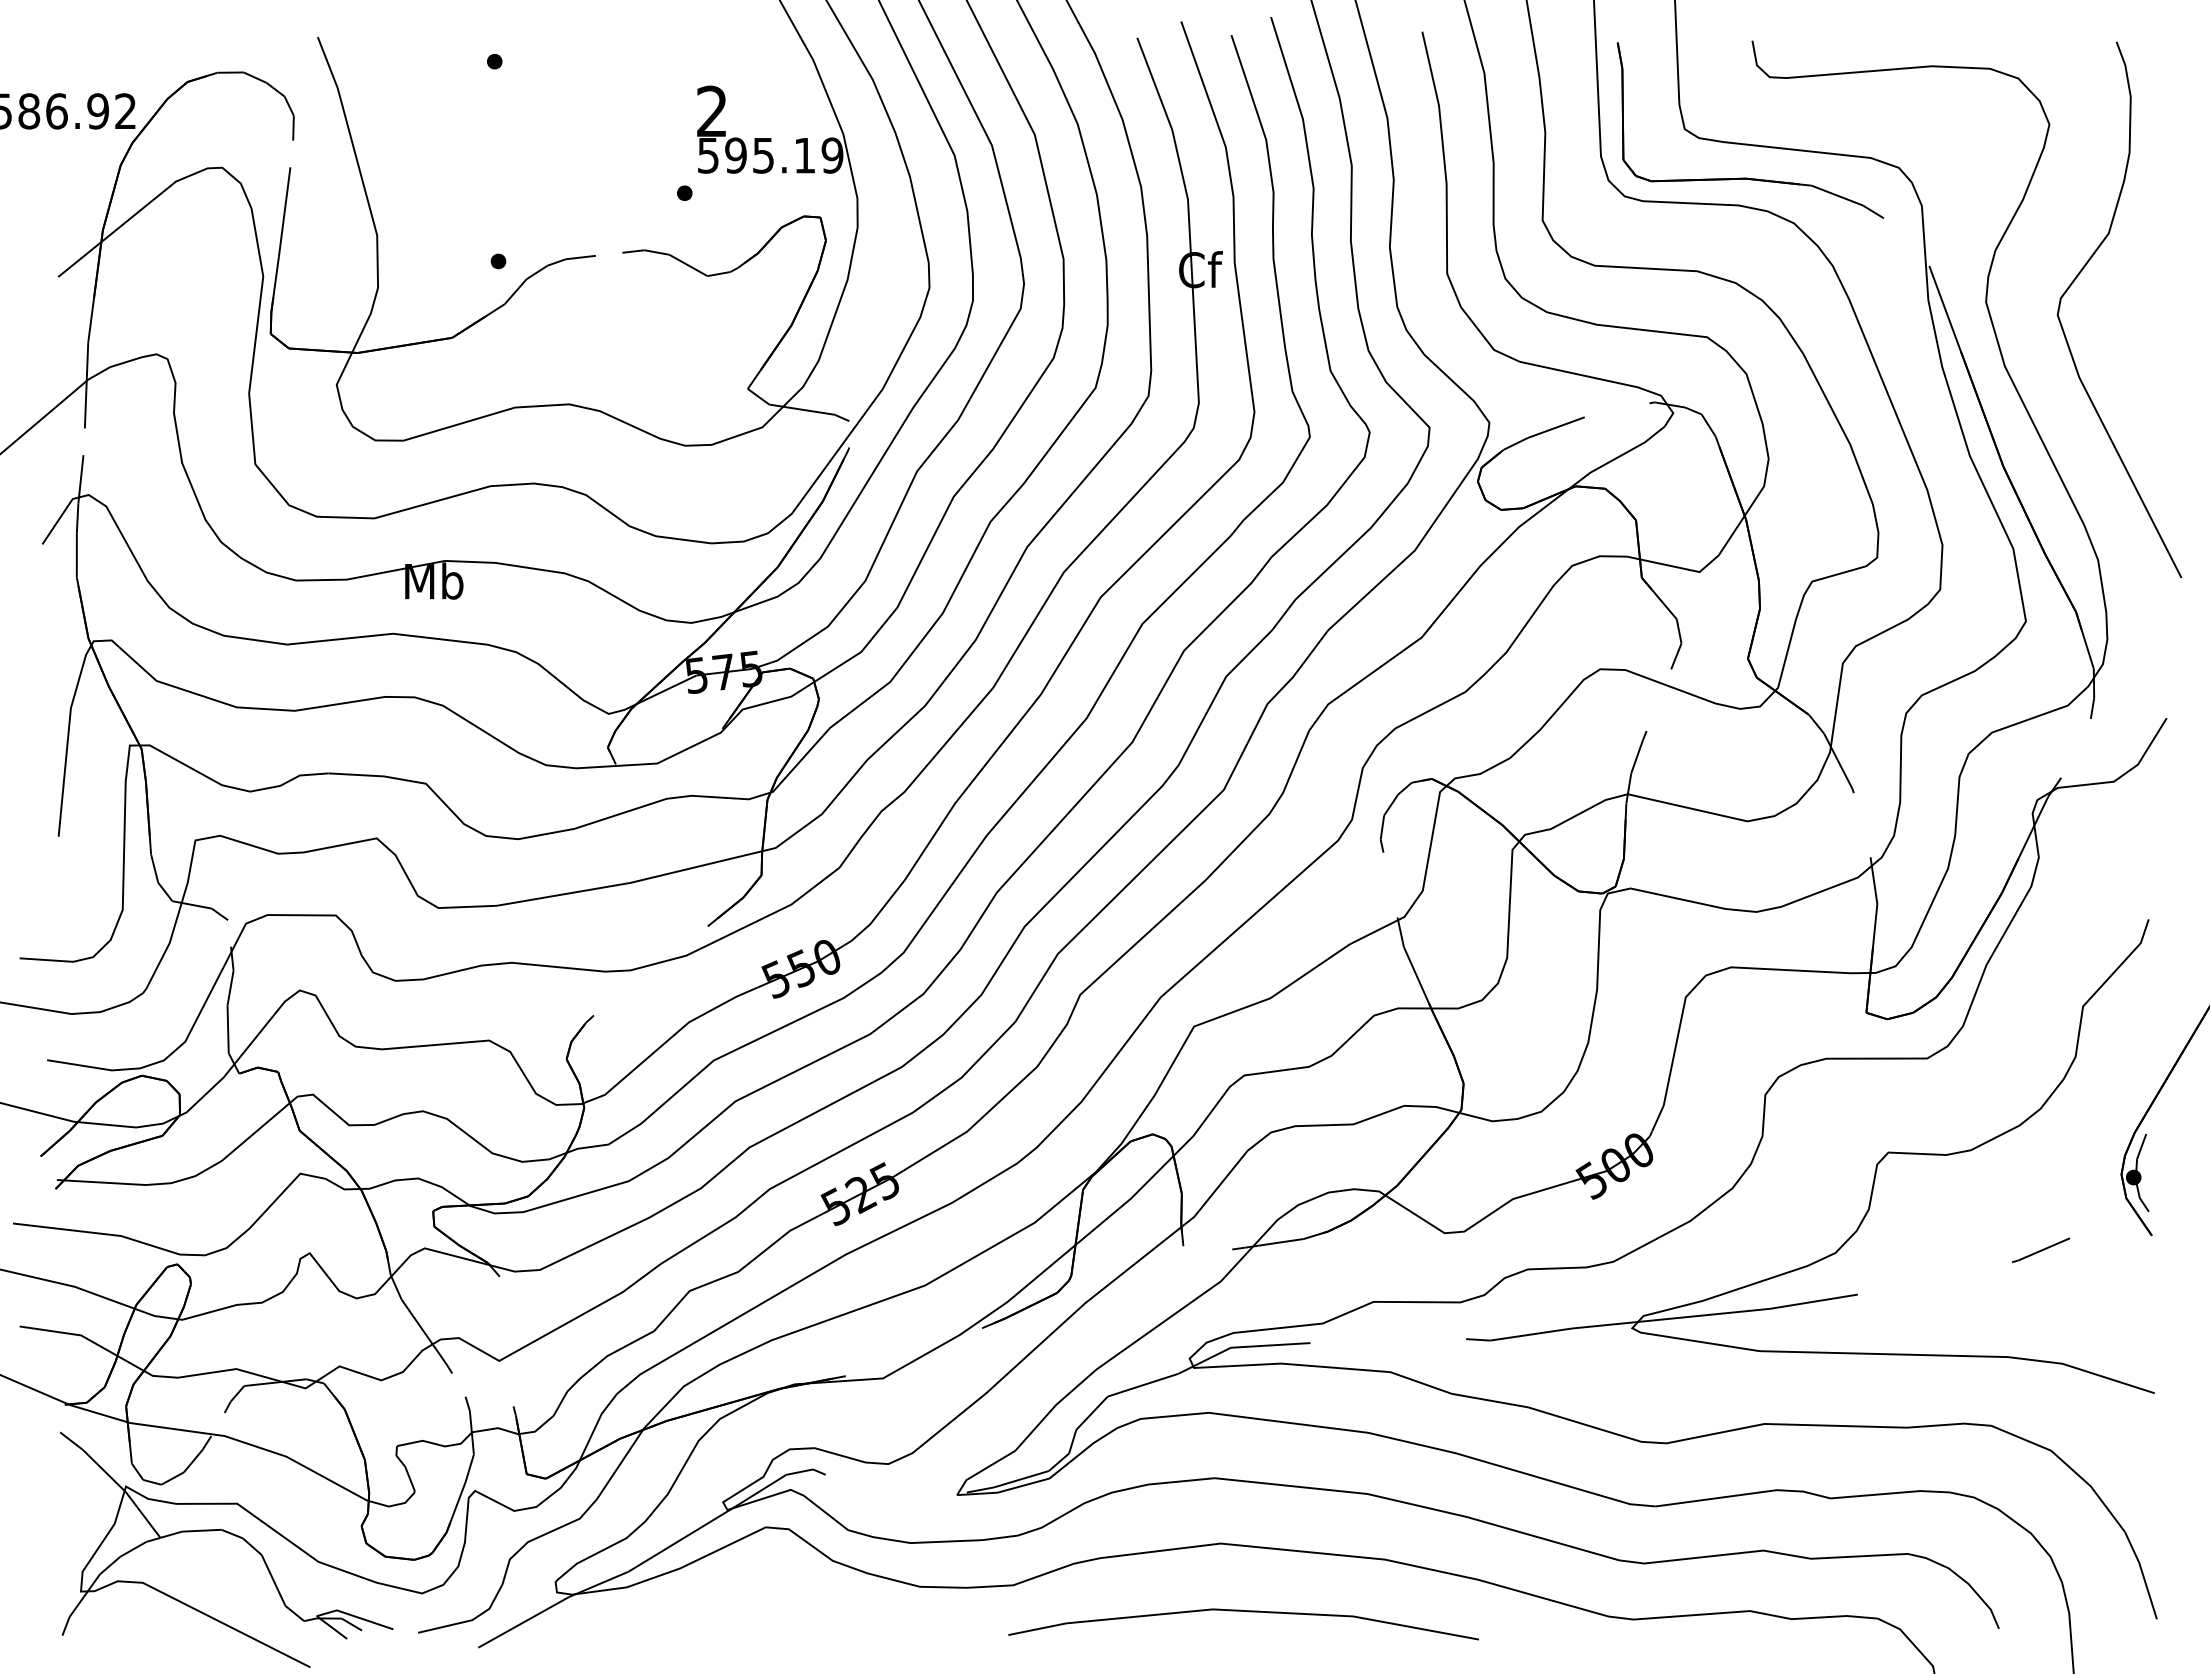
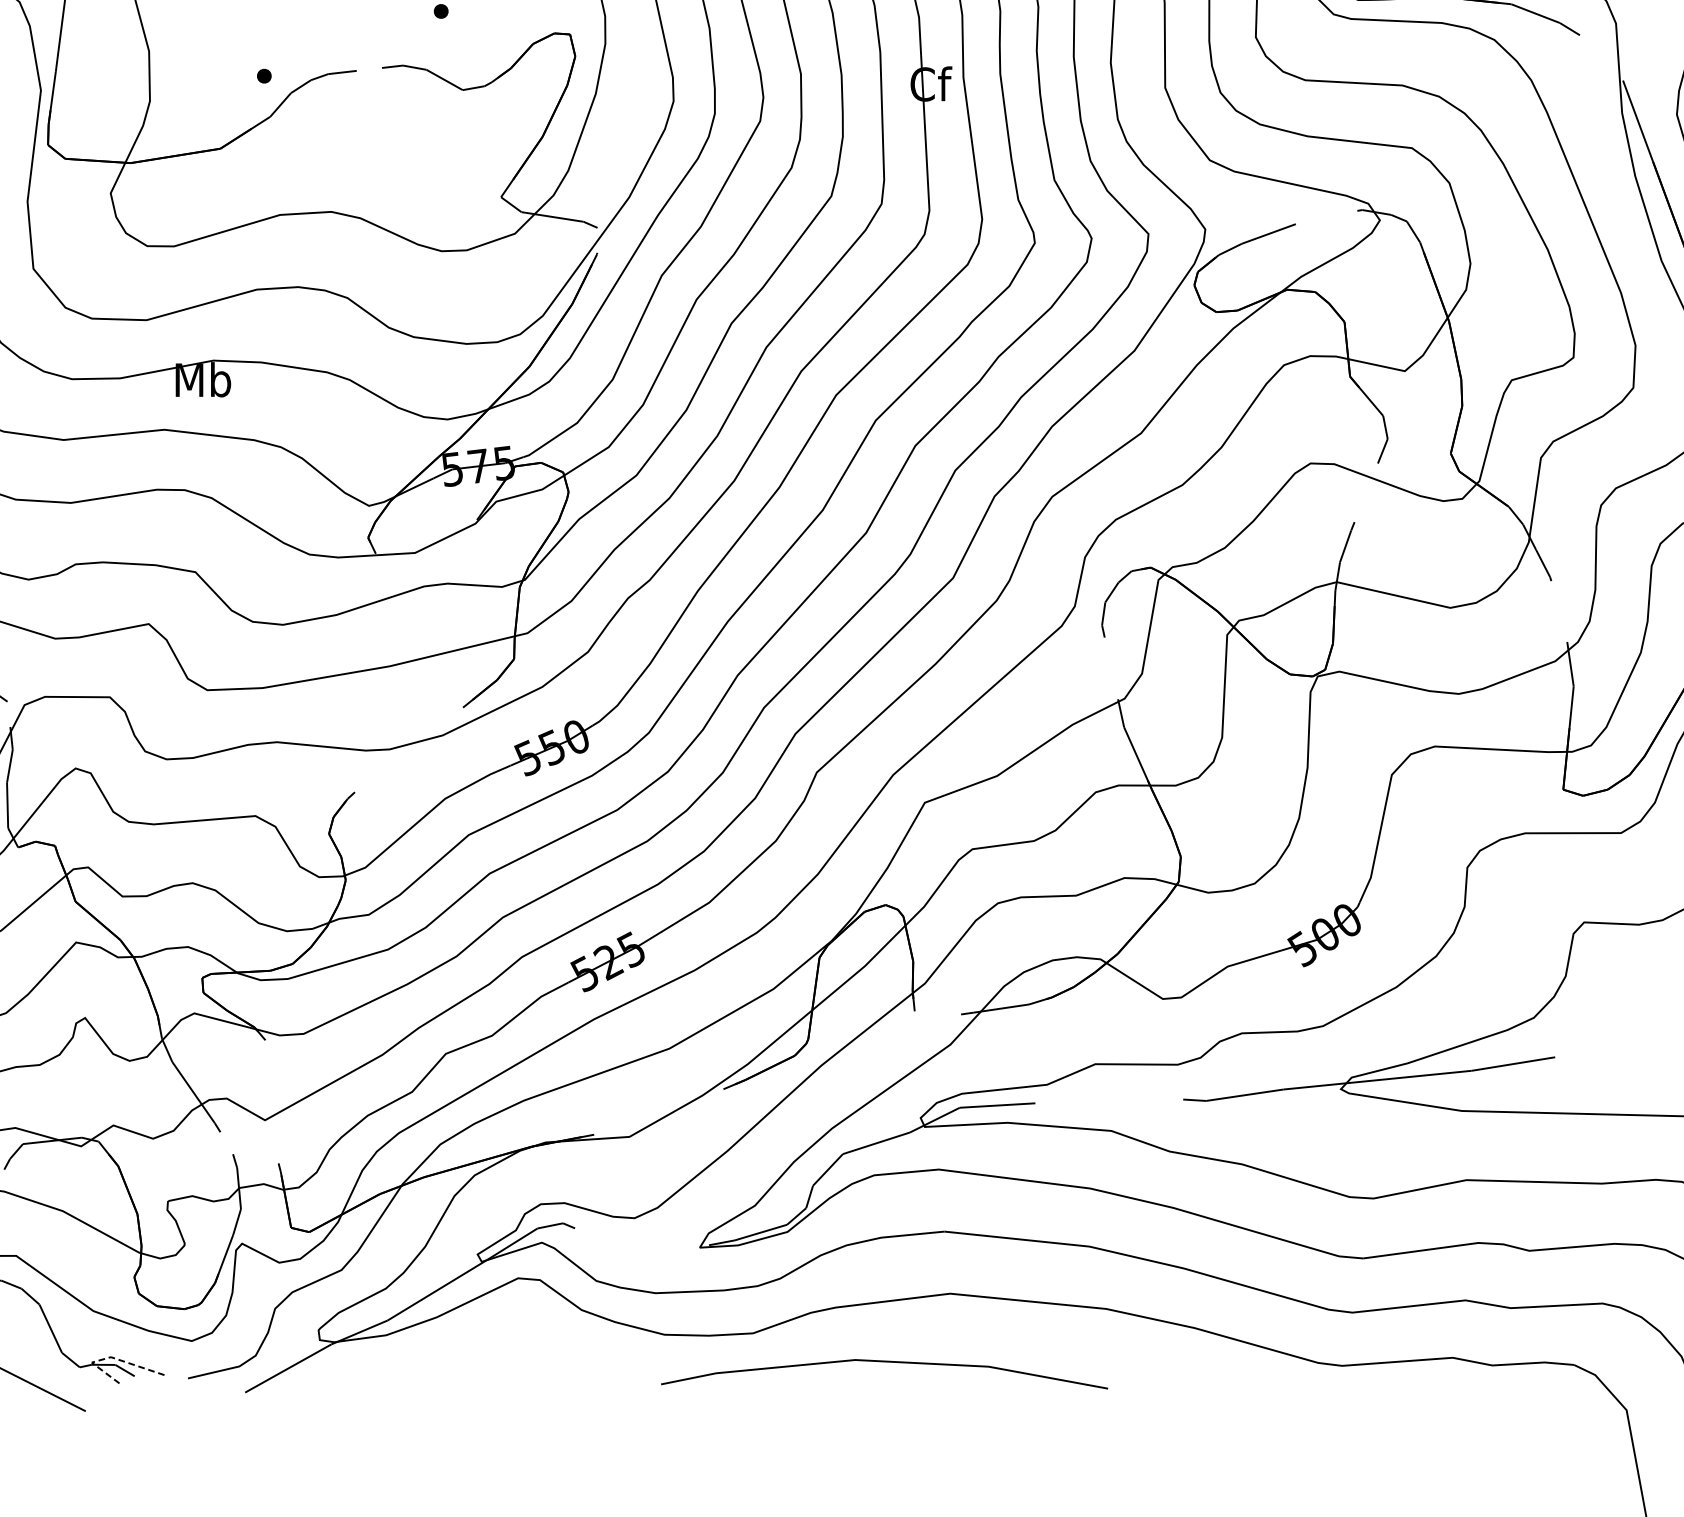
line: (336, 1610) -> (110, 1357), solid -> dashed
line: (1243, 1611) -> (884, 1362), moved

